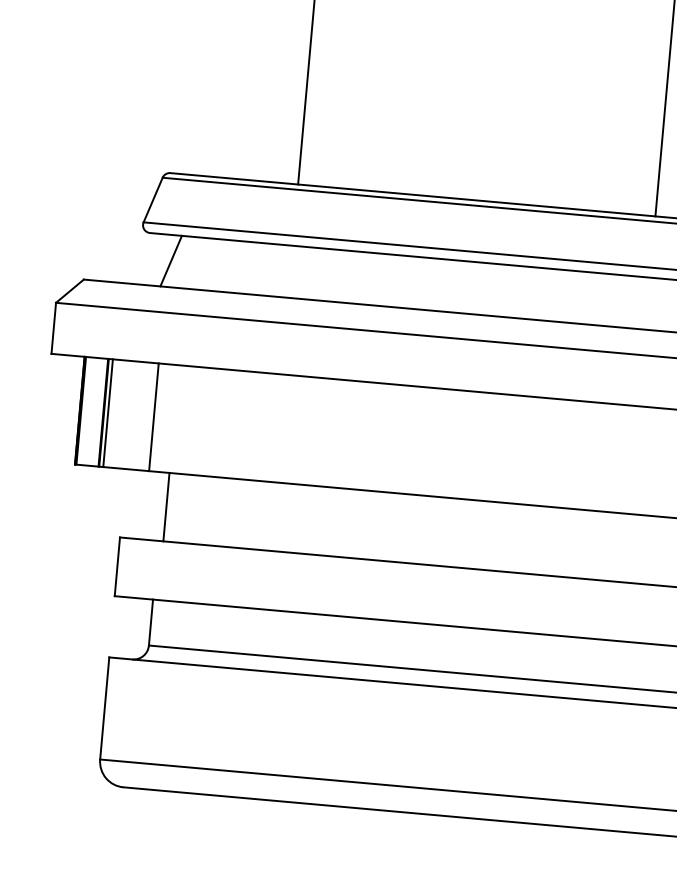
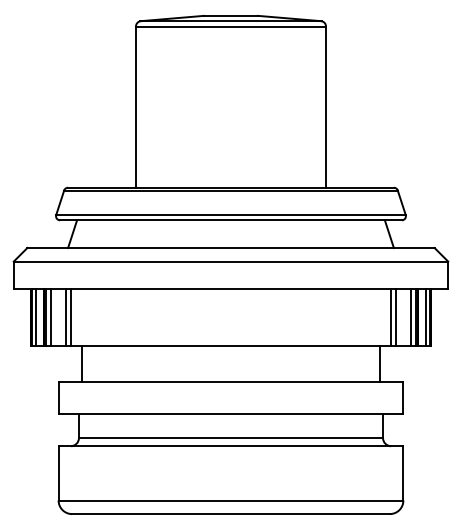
line: (87, 411) -> (35, 317), added
line: (117, 414) -> (51, 317), added
line: (145, 416) -> (66, 317), added

